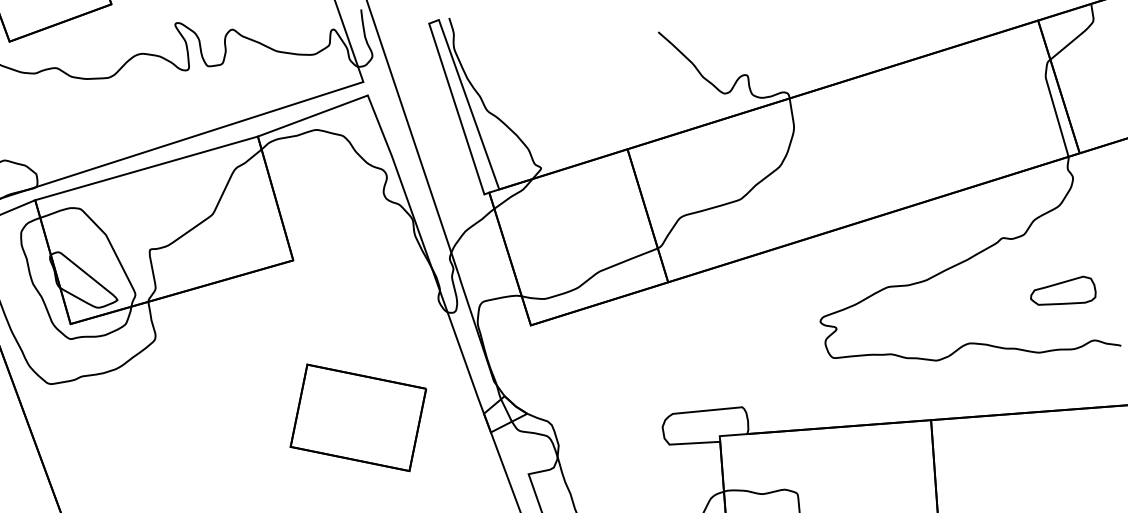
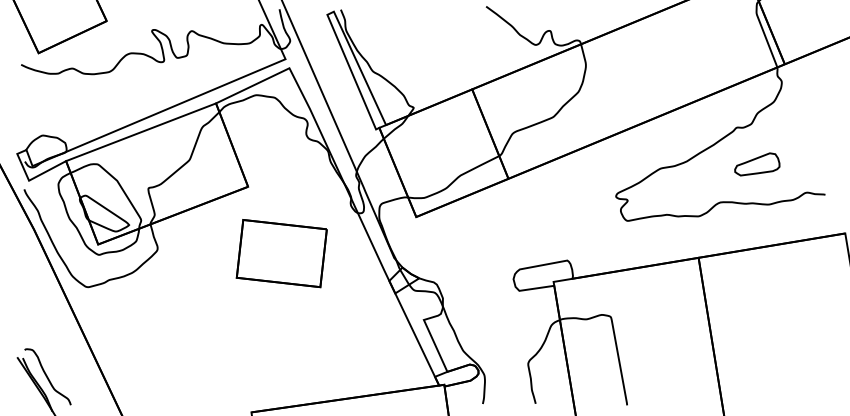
part: (1064, 291) -> (757, 164), moved
part: (357, 417) -> (281, 253), moved

